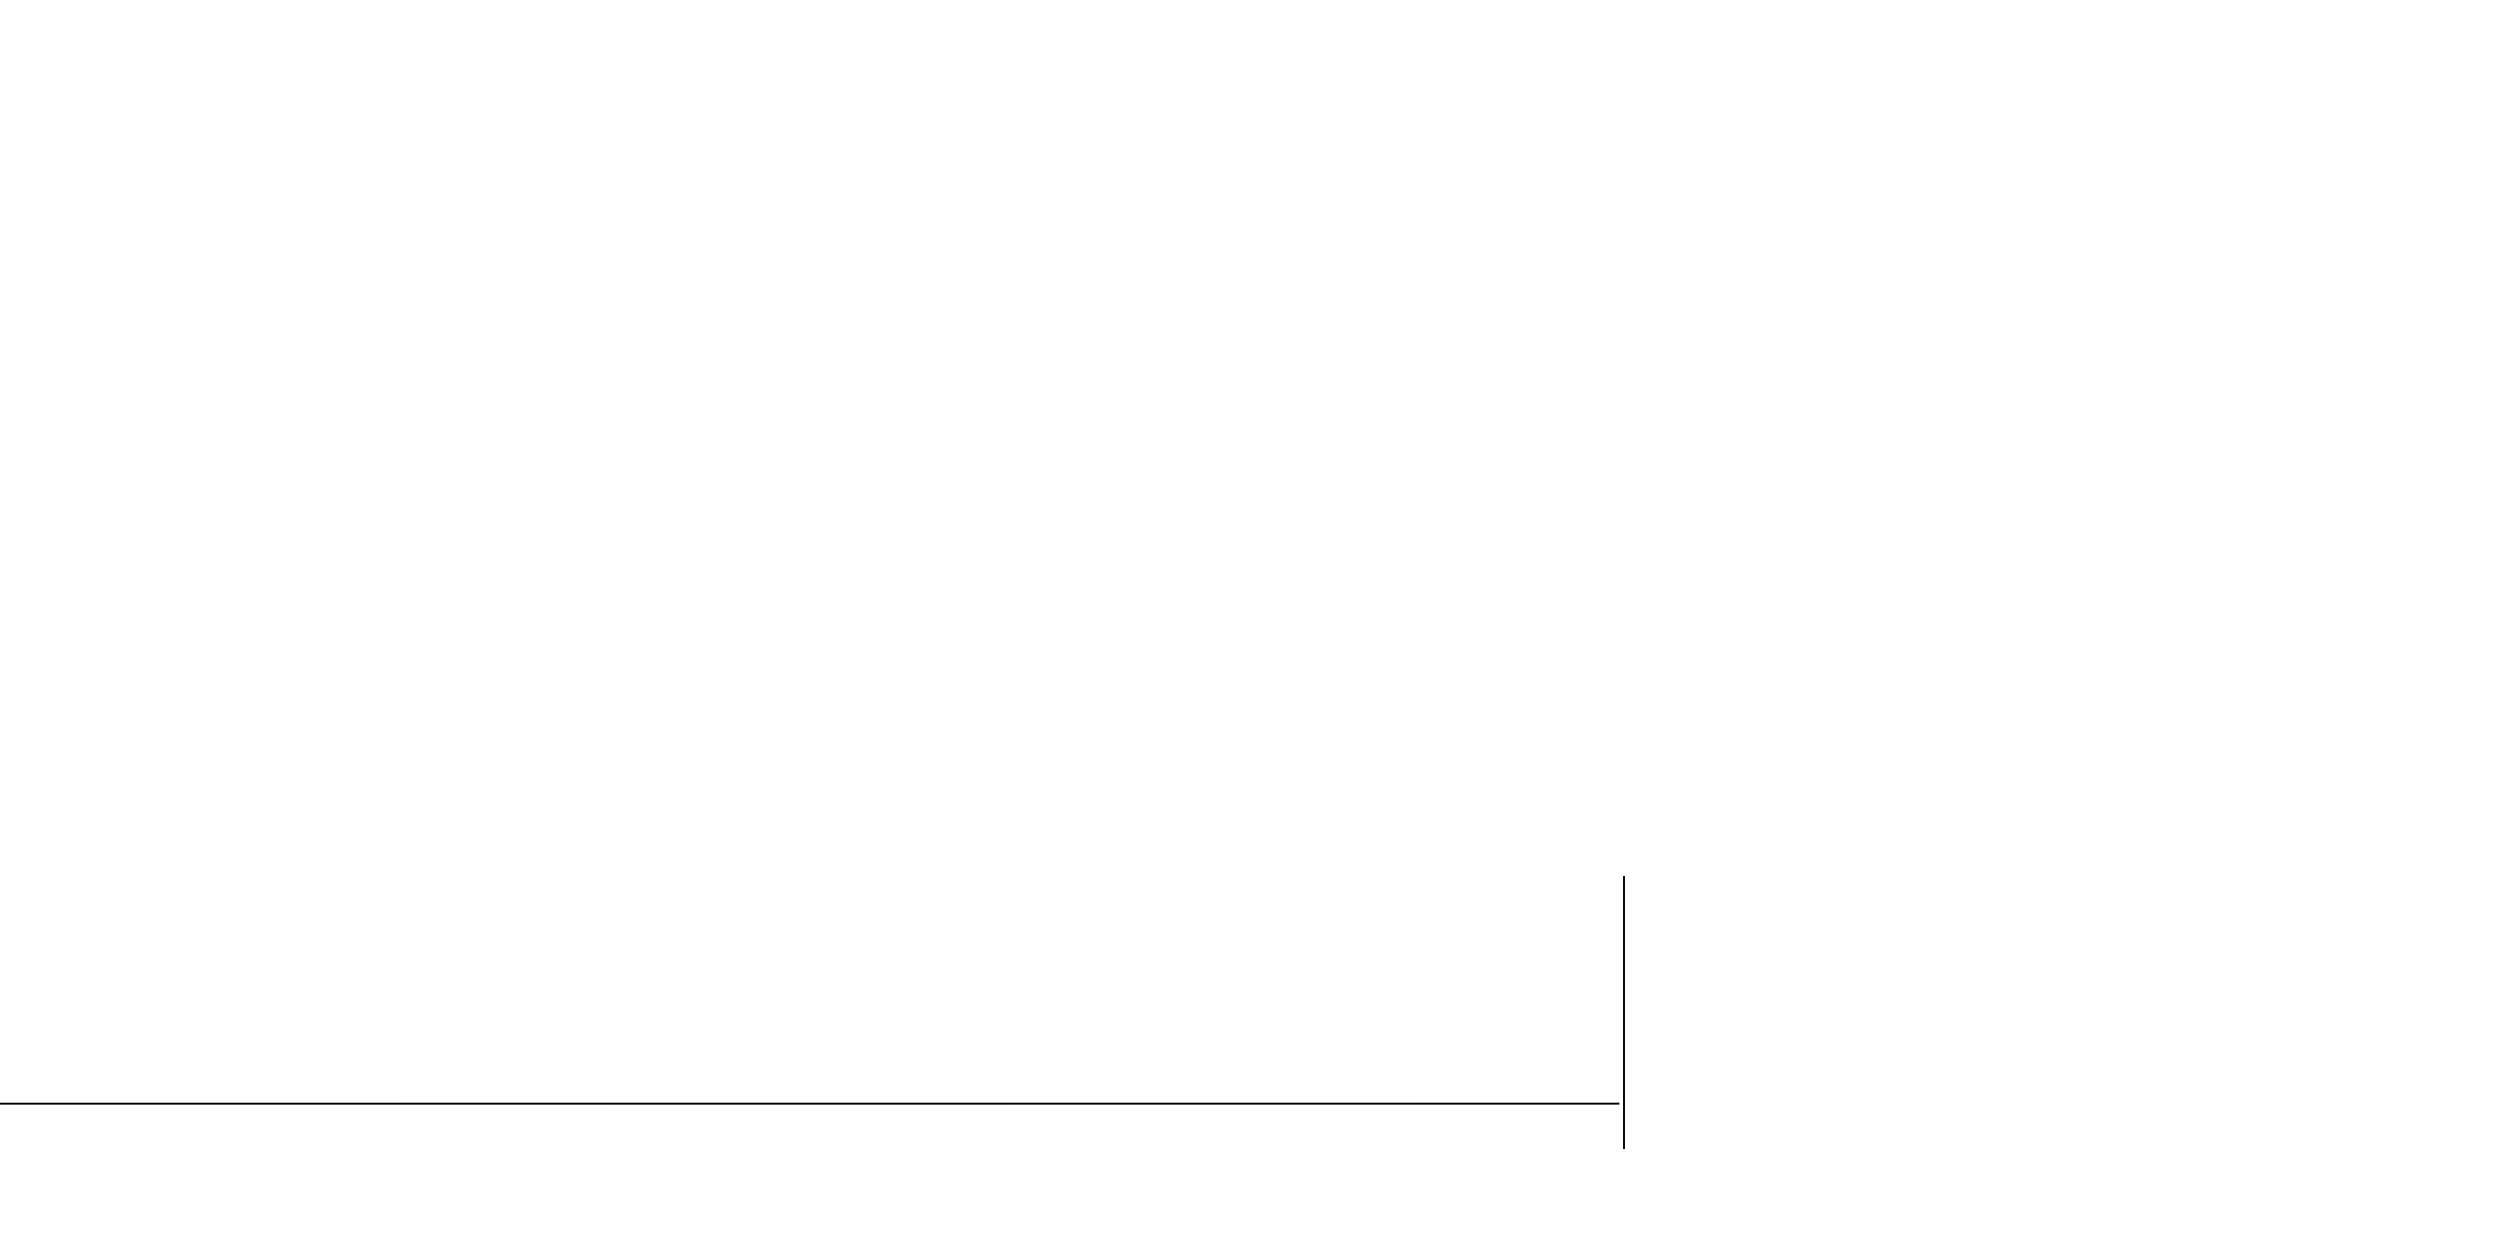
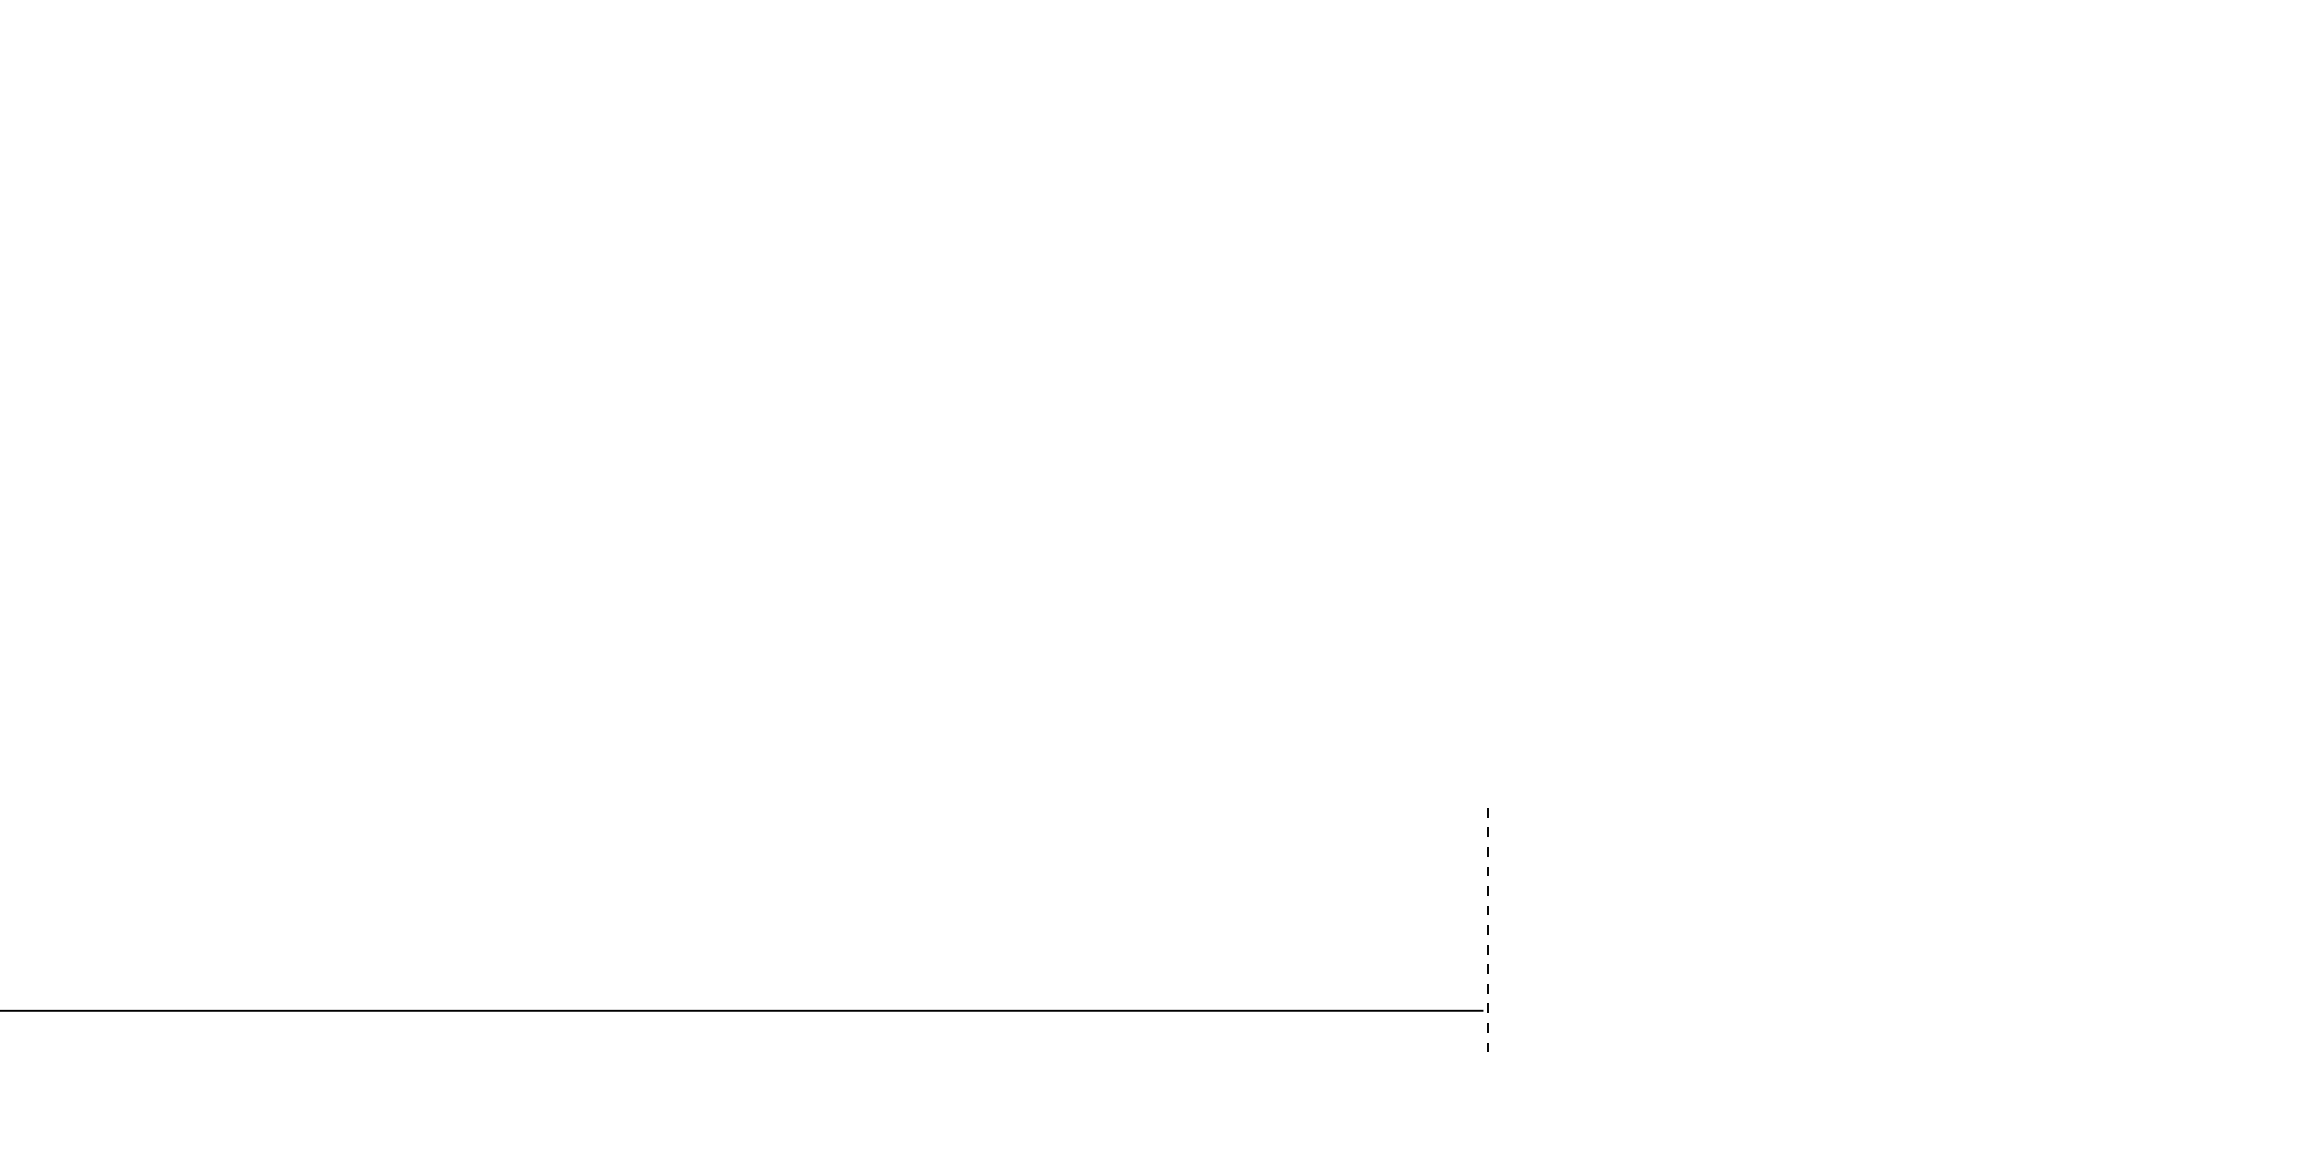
line: (1624, 1011) -> (1488, 926), solid -> dashed

